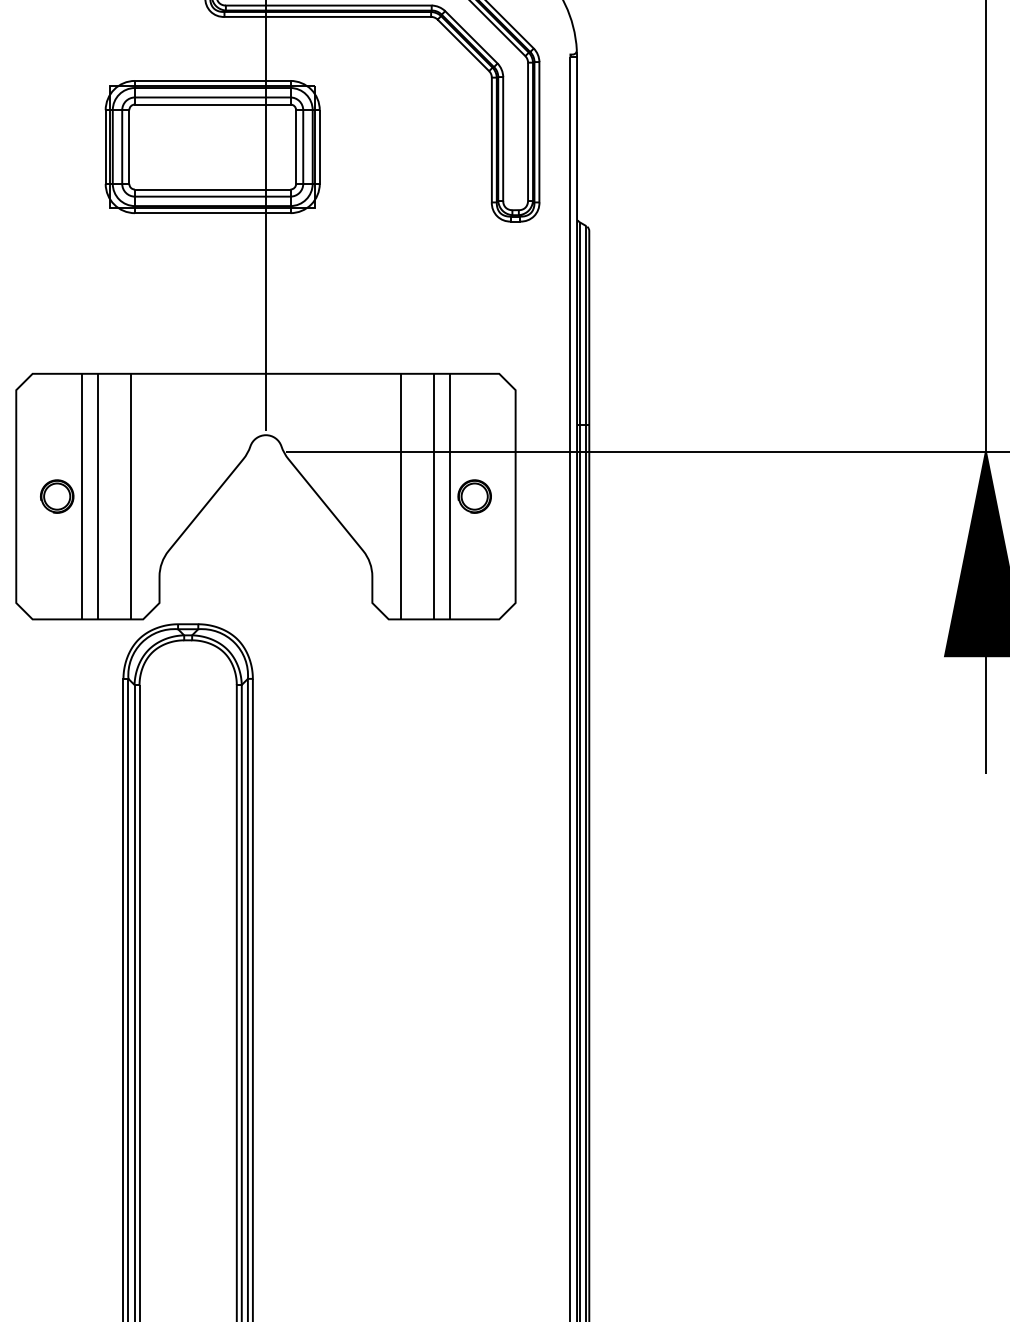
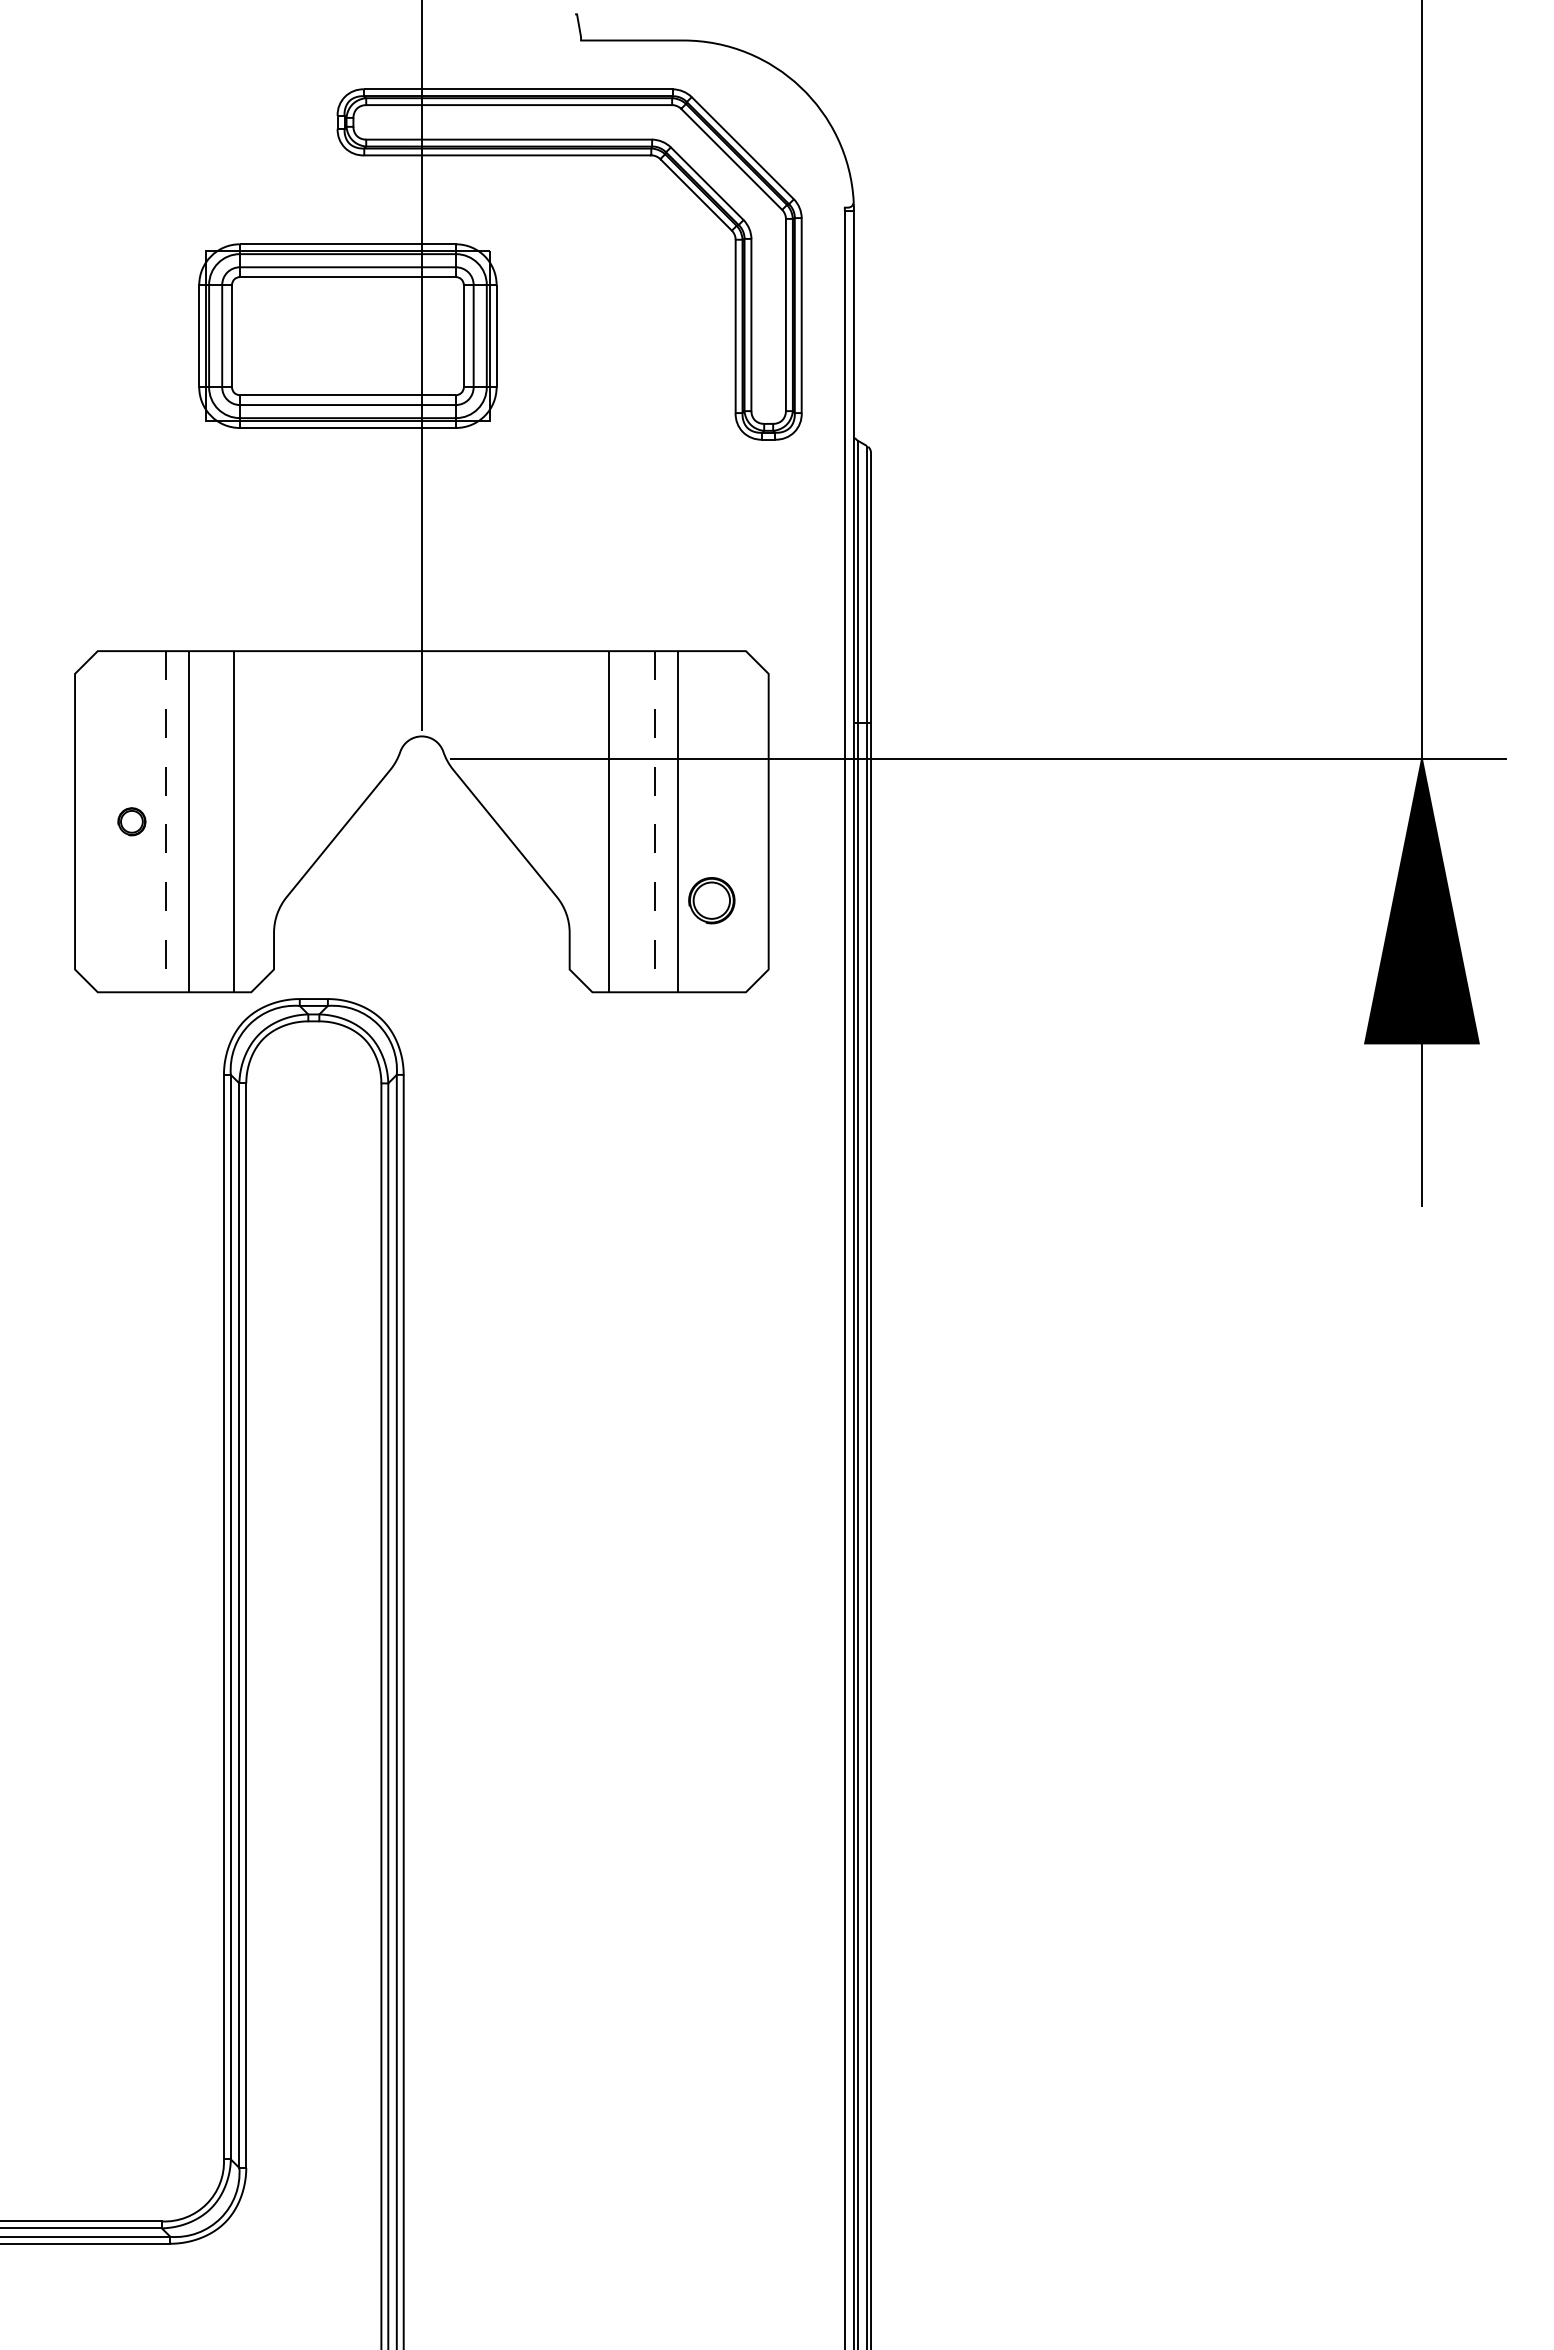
part: (56, 496) -> (131, 821), size x0.6
line: (82, 496) -> (166, 821), solid -> dashed
line: (433, 496) -> (654, 821), solid -> dashed
part: (474, 496) -> (711, 900), moved

